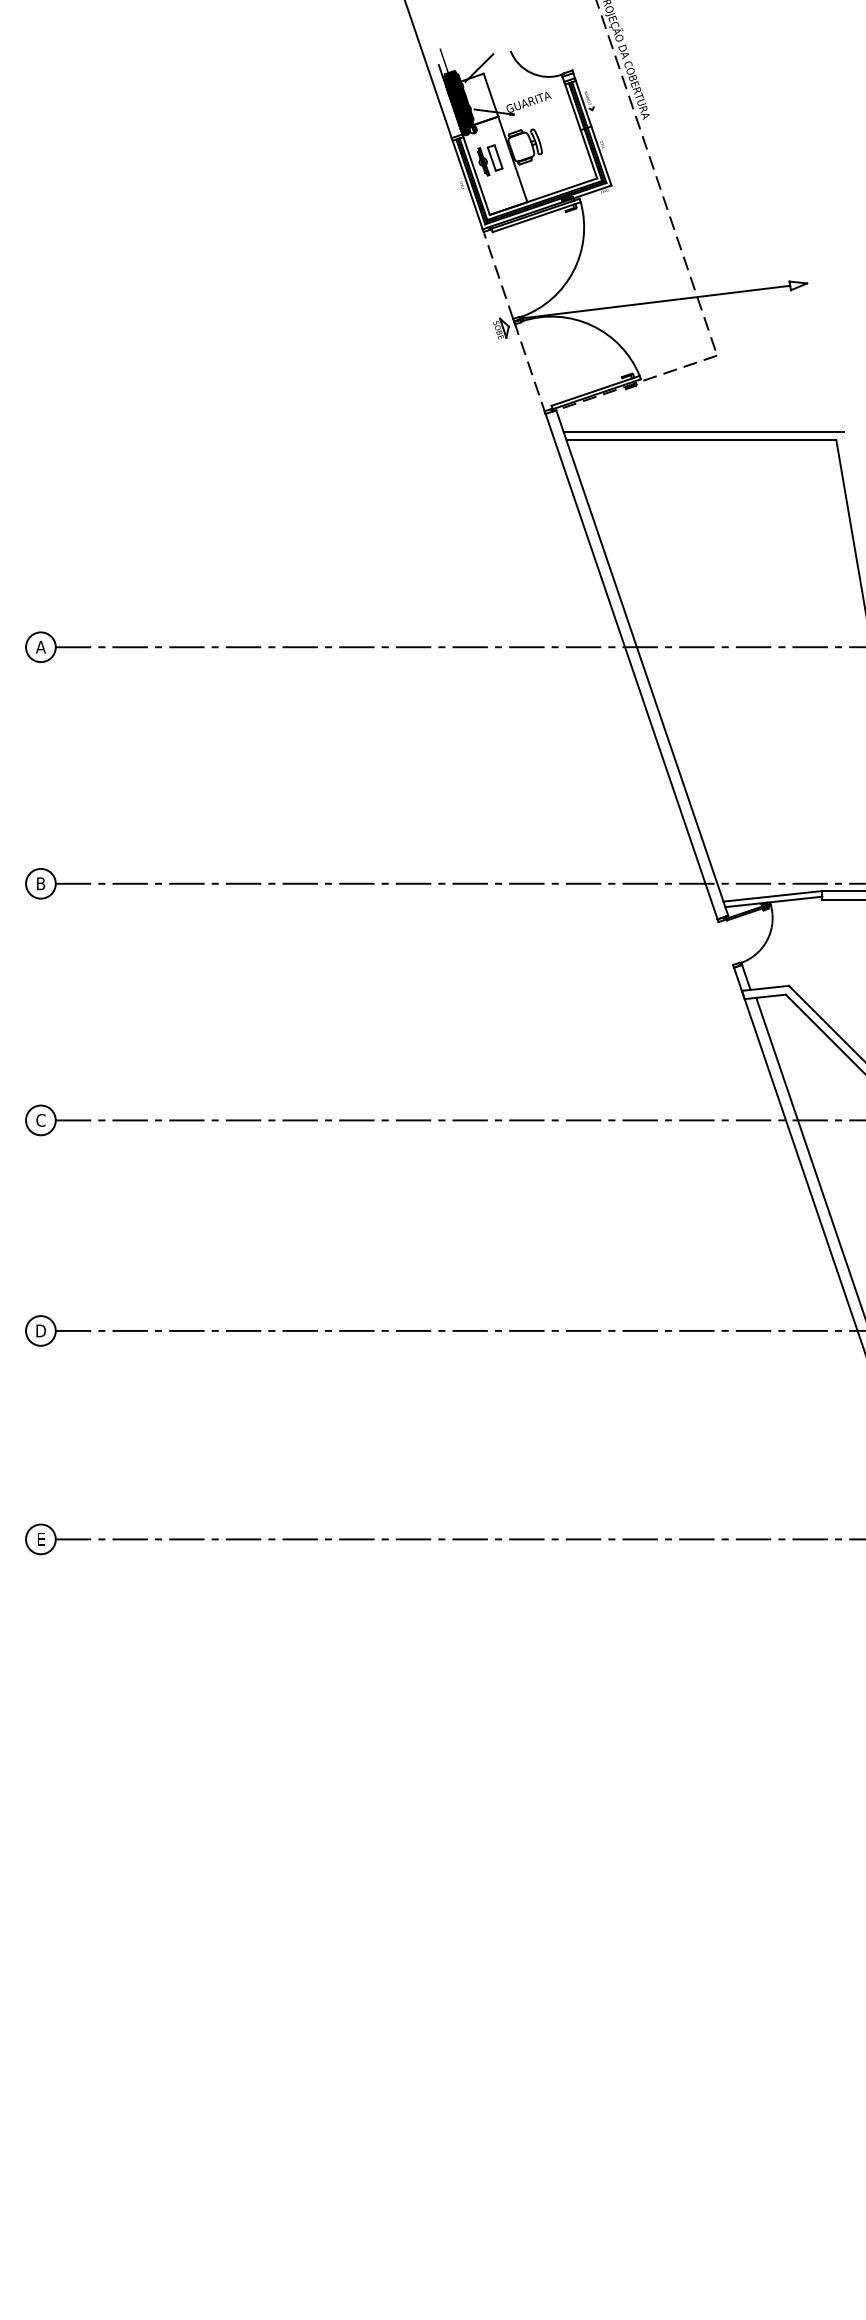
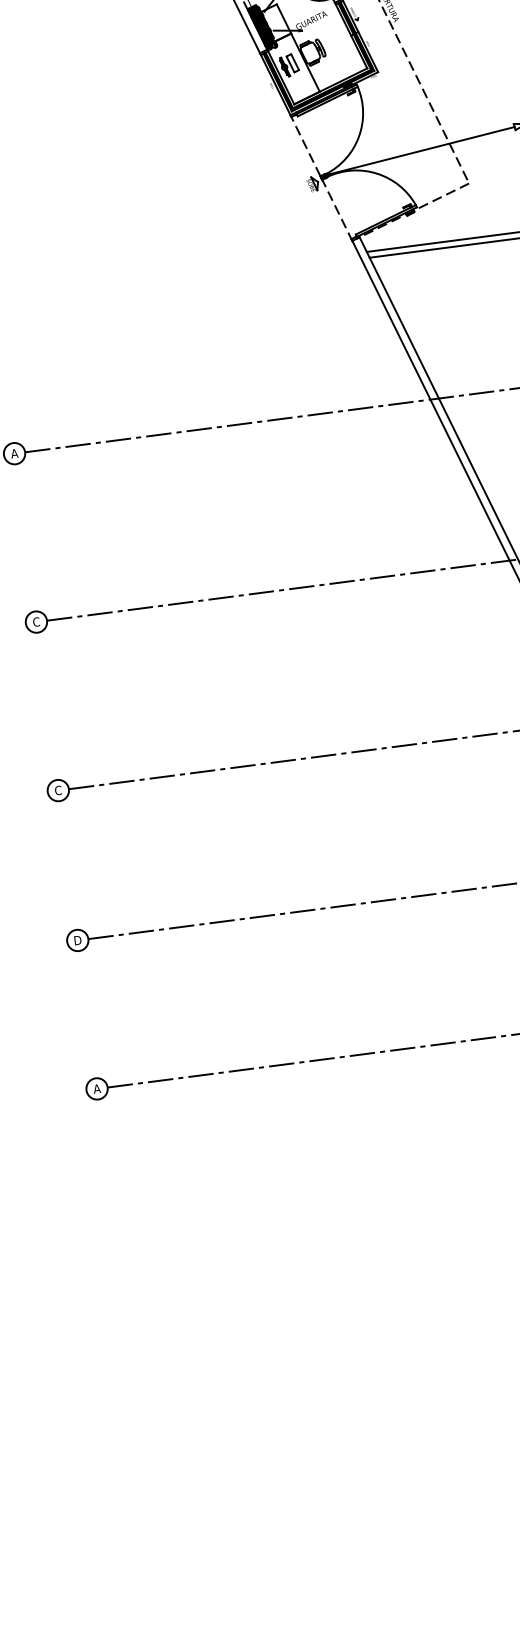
text: (40, 883) -> (36, 621), B -> C
text: (40, 1539) -> (96, 1089), E -> A

